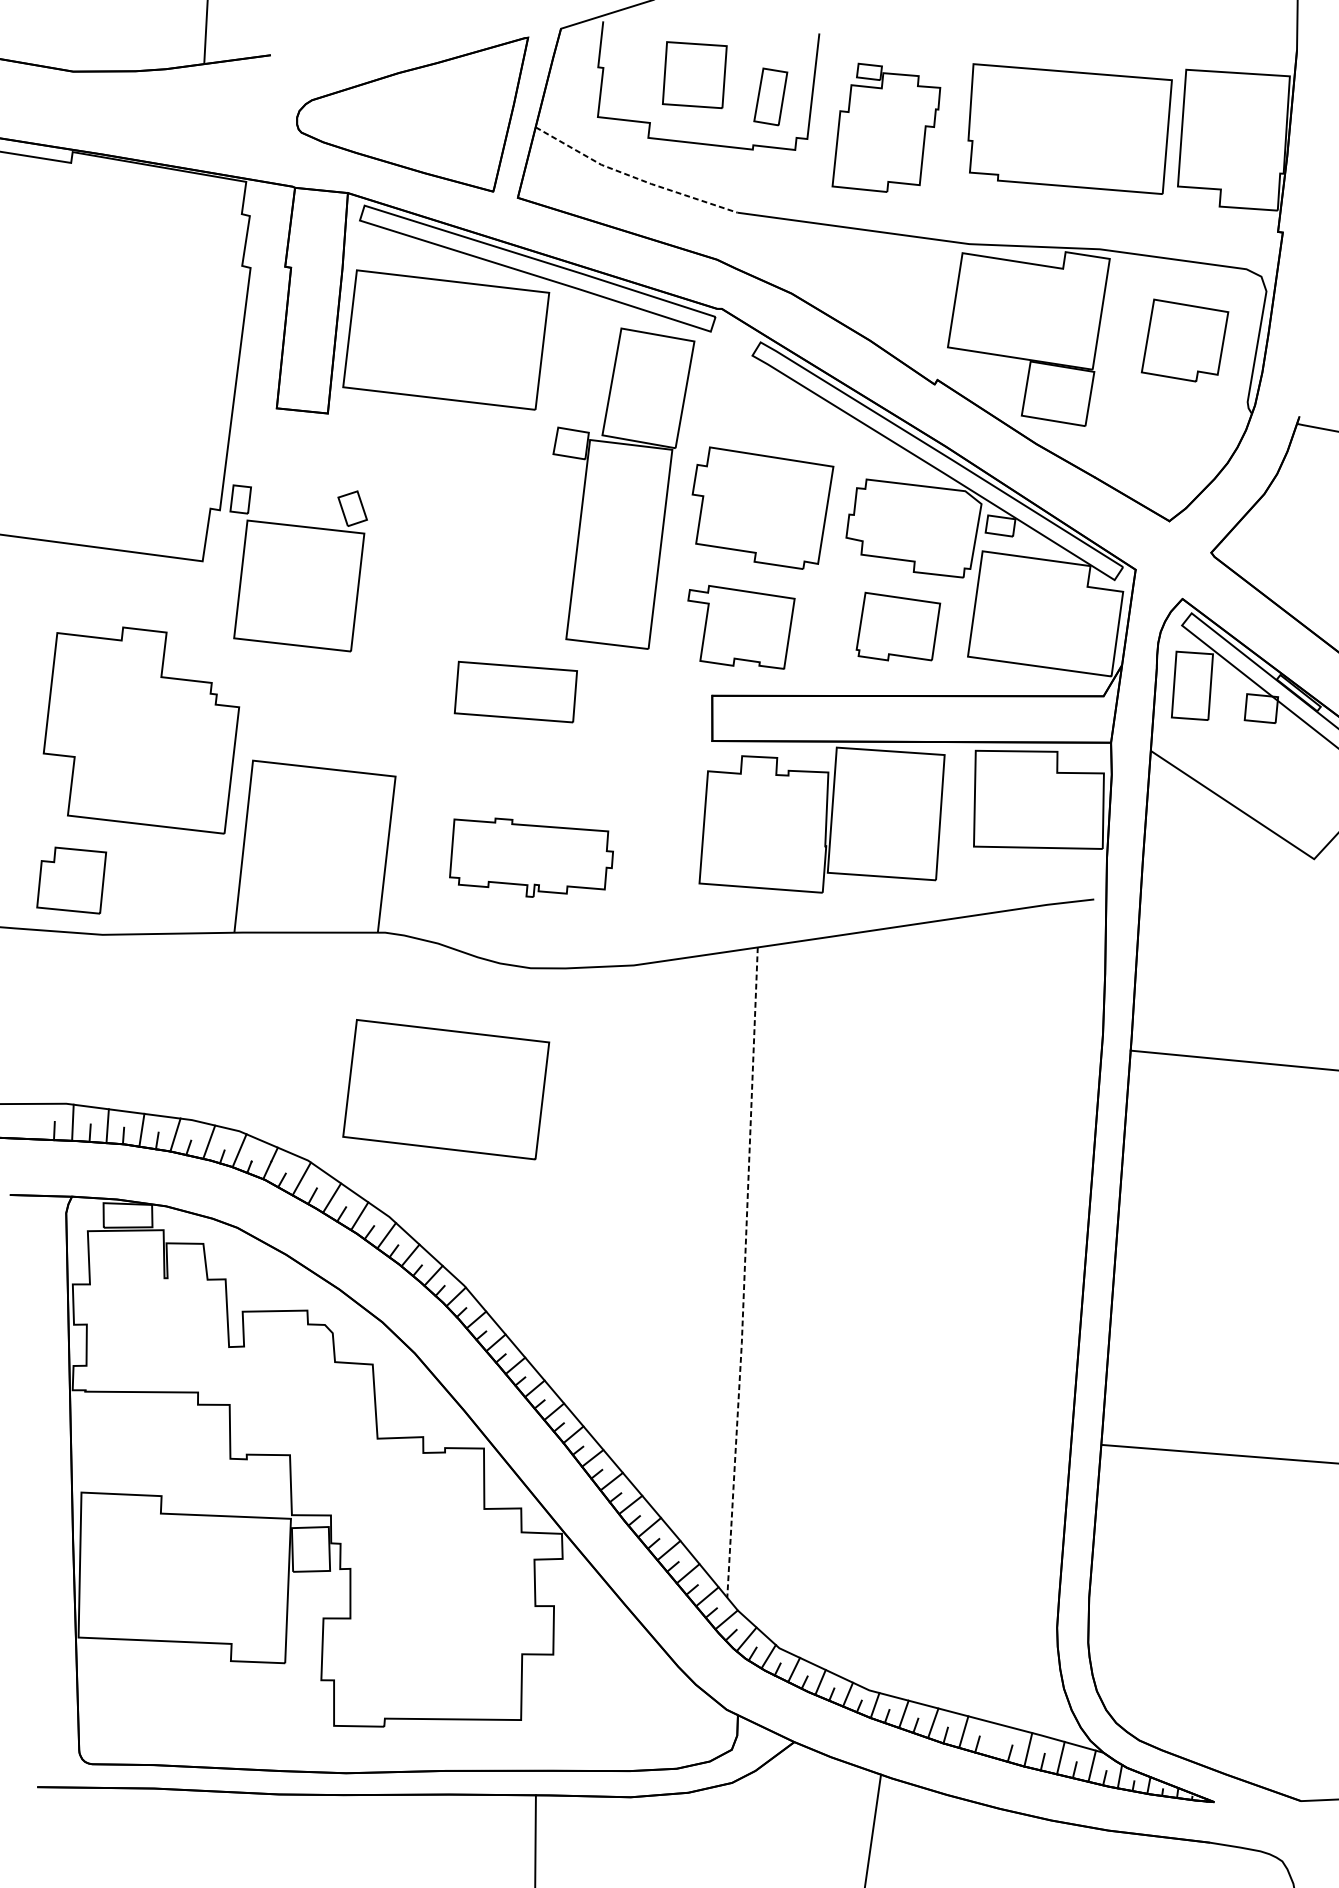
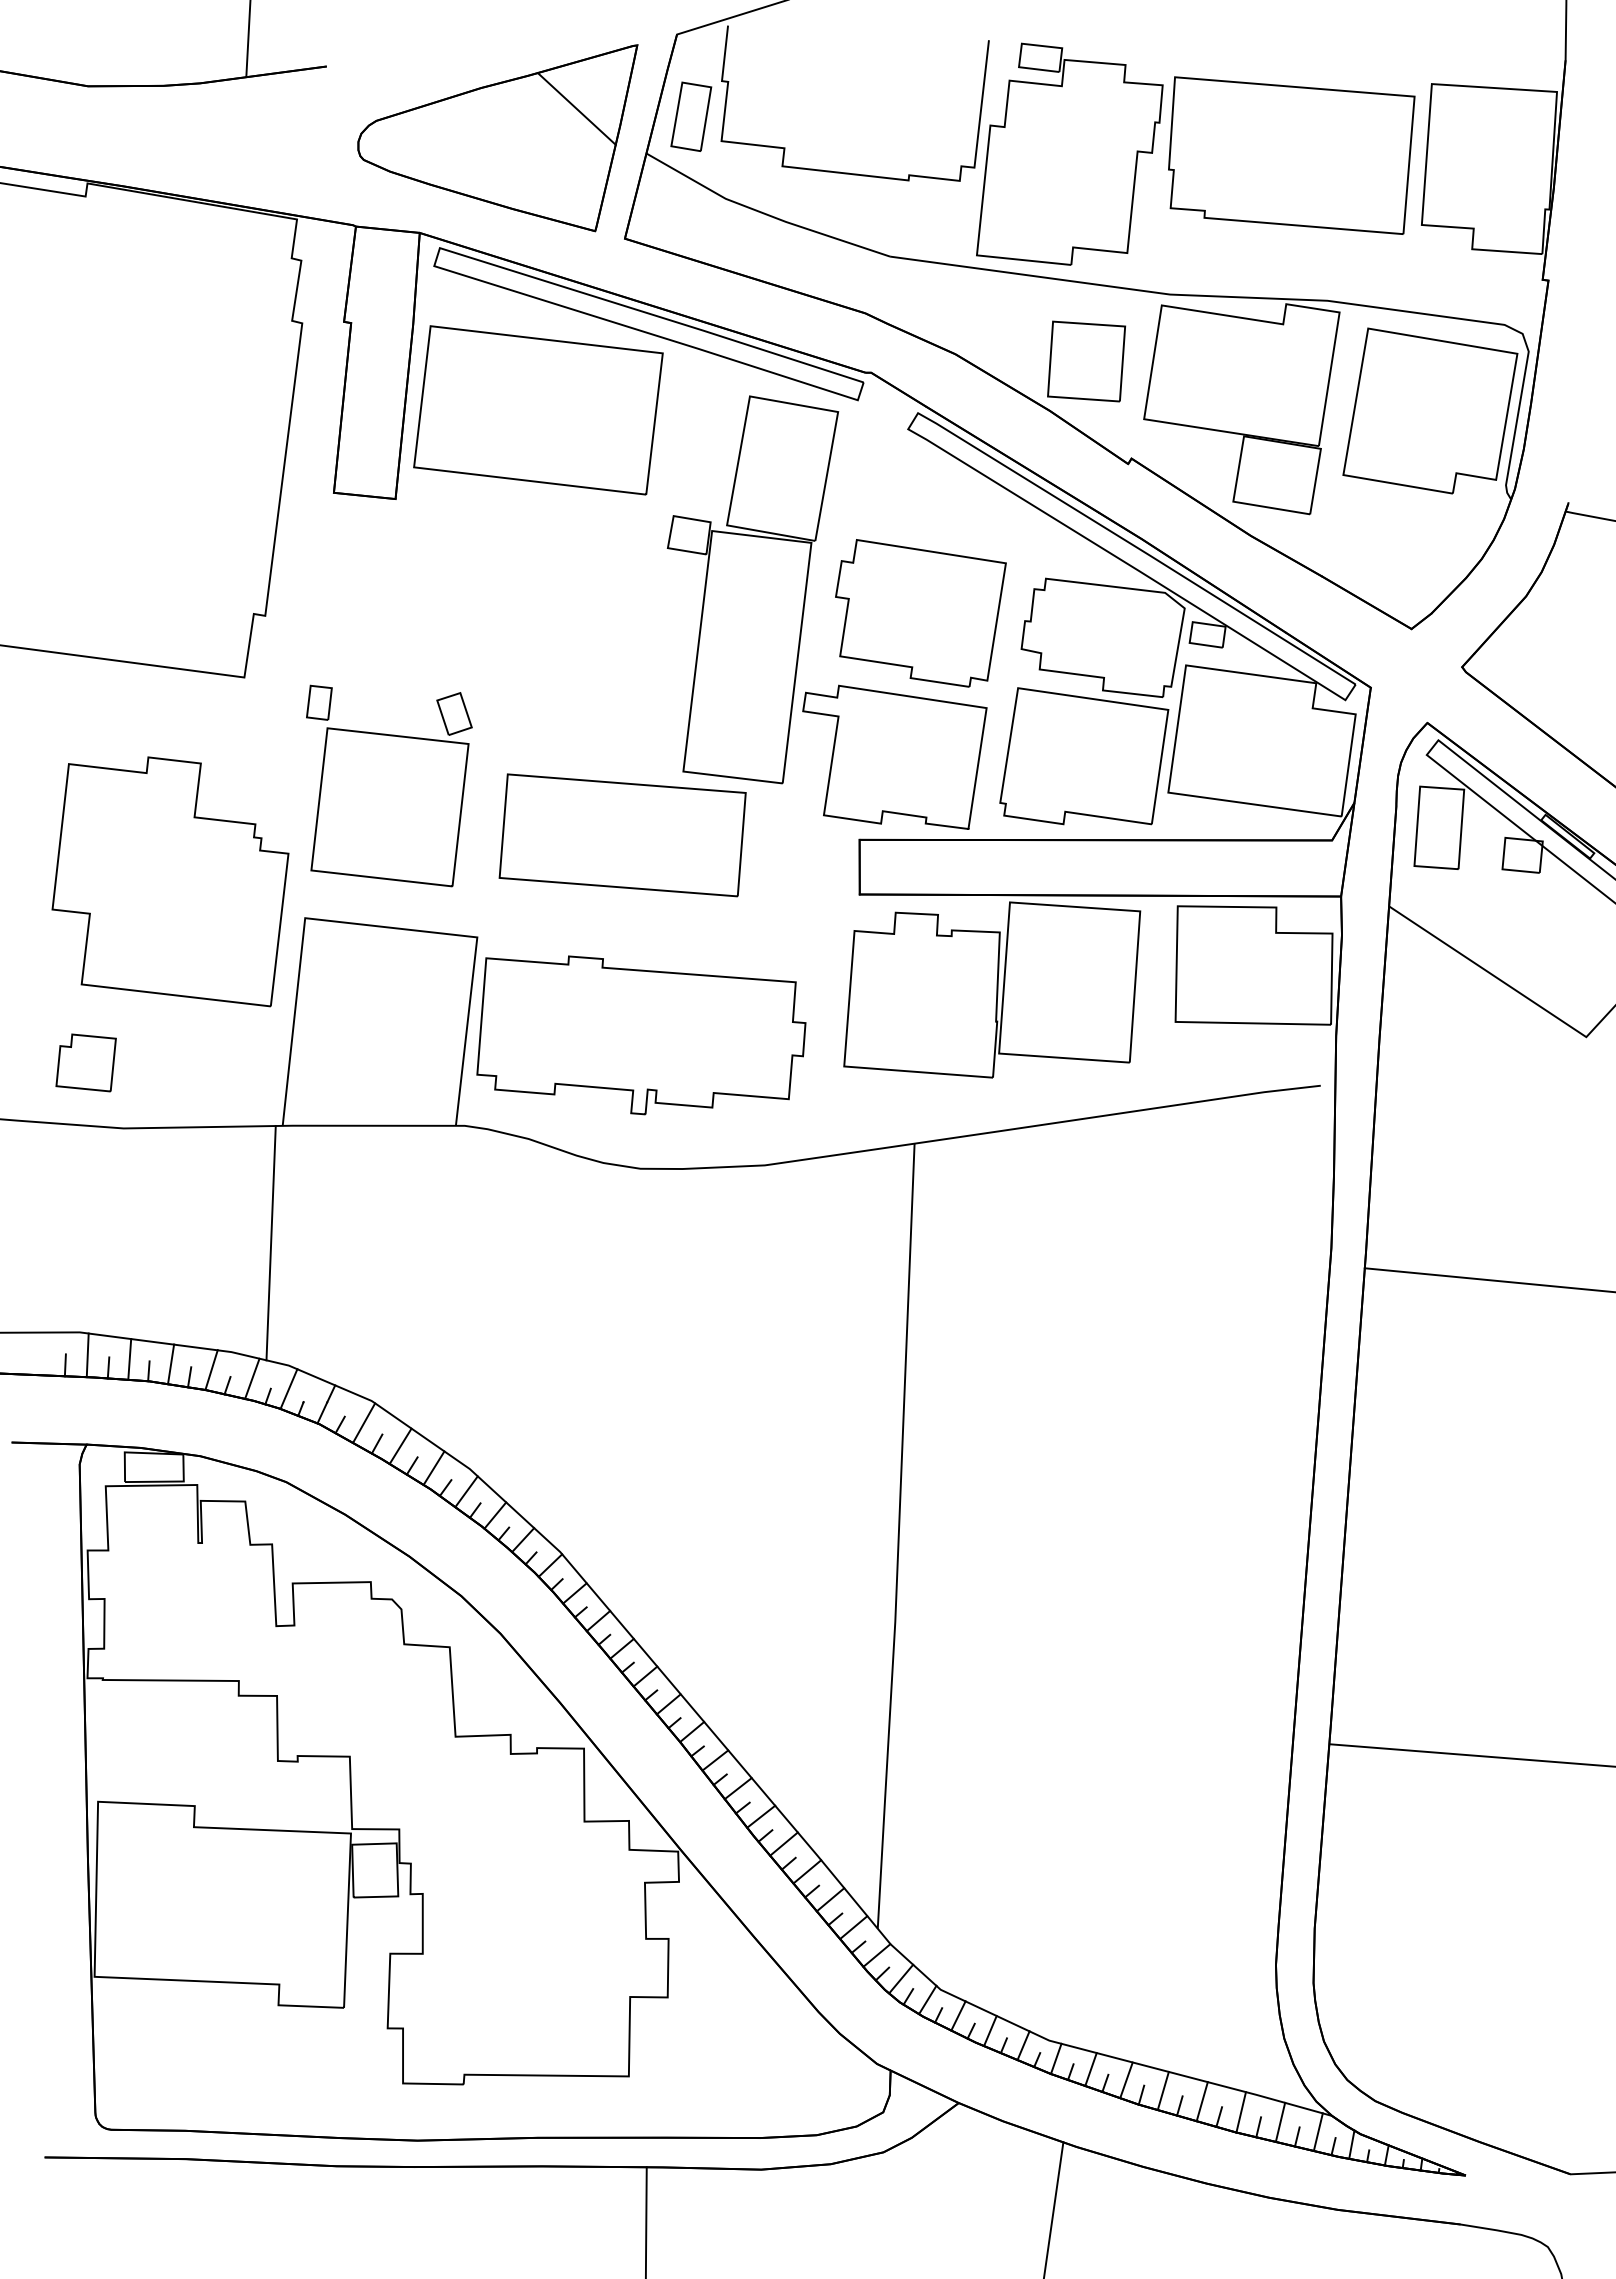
part: (694, 75) -> (1086, 361), moved
line: (477, 90) -> (576, 108), added
part: (770, 96) -> (691, 116), moved
part: (886, 127) -> (1069, 153), size x1.43
line: (633, 176) -> (764, 213), dashed -> solid
part: (1185, 340) -> (1430, 410), size x1.67
part: (298, 567) -> (389, 785), moved
part: (741, 626) -> (894, 756), size x1.43
part: (898, 626) -> (1084, 756), size x1.67
part: (515, 692) -> (622, 835), size x1.67
part: (531, 857) -> (641, 1035), size x1.67
part: (71, 880) -> (85, 1062), size x0.71
line: (224, 1029) -> (270, 1242), added
part: (446, 1089) -> (538, 1315), removed
line: (744, 1274) -> (898, 1538), dashed -> solid
line: (995, 1740) -> (1201, 2101), added

